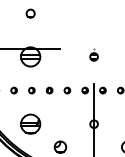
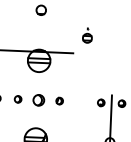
part: (93, 54) -> (86, 35), moved
part: (31, 90) -> (38, 100), size x1.6
part: (67, 90) -> (80, 101), removed

